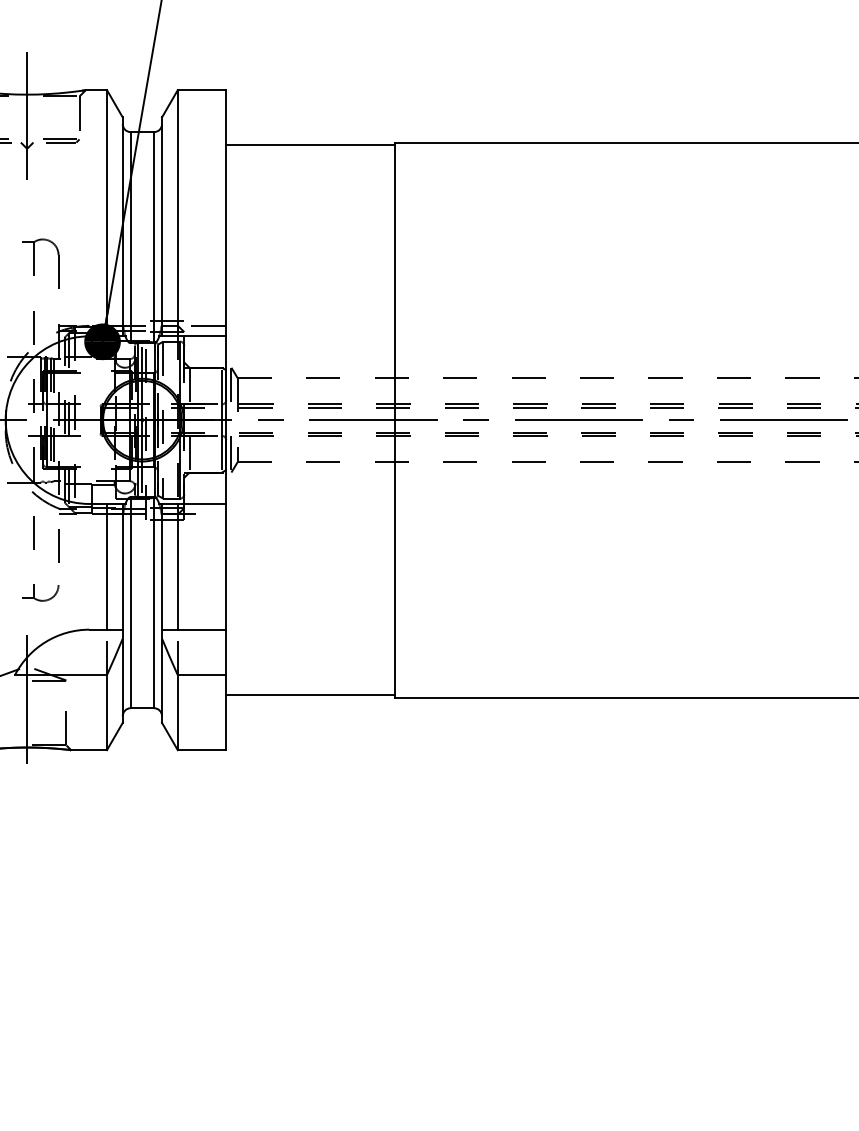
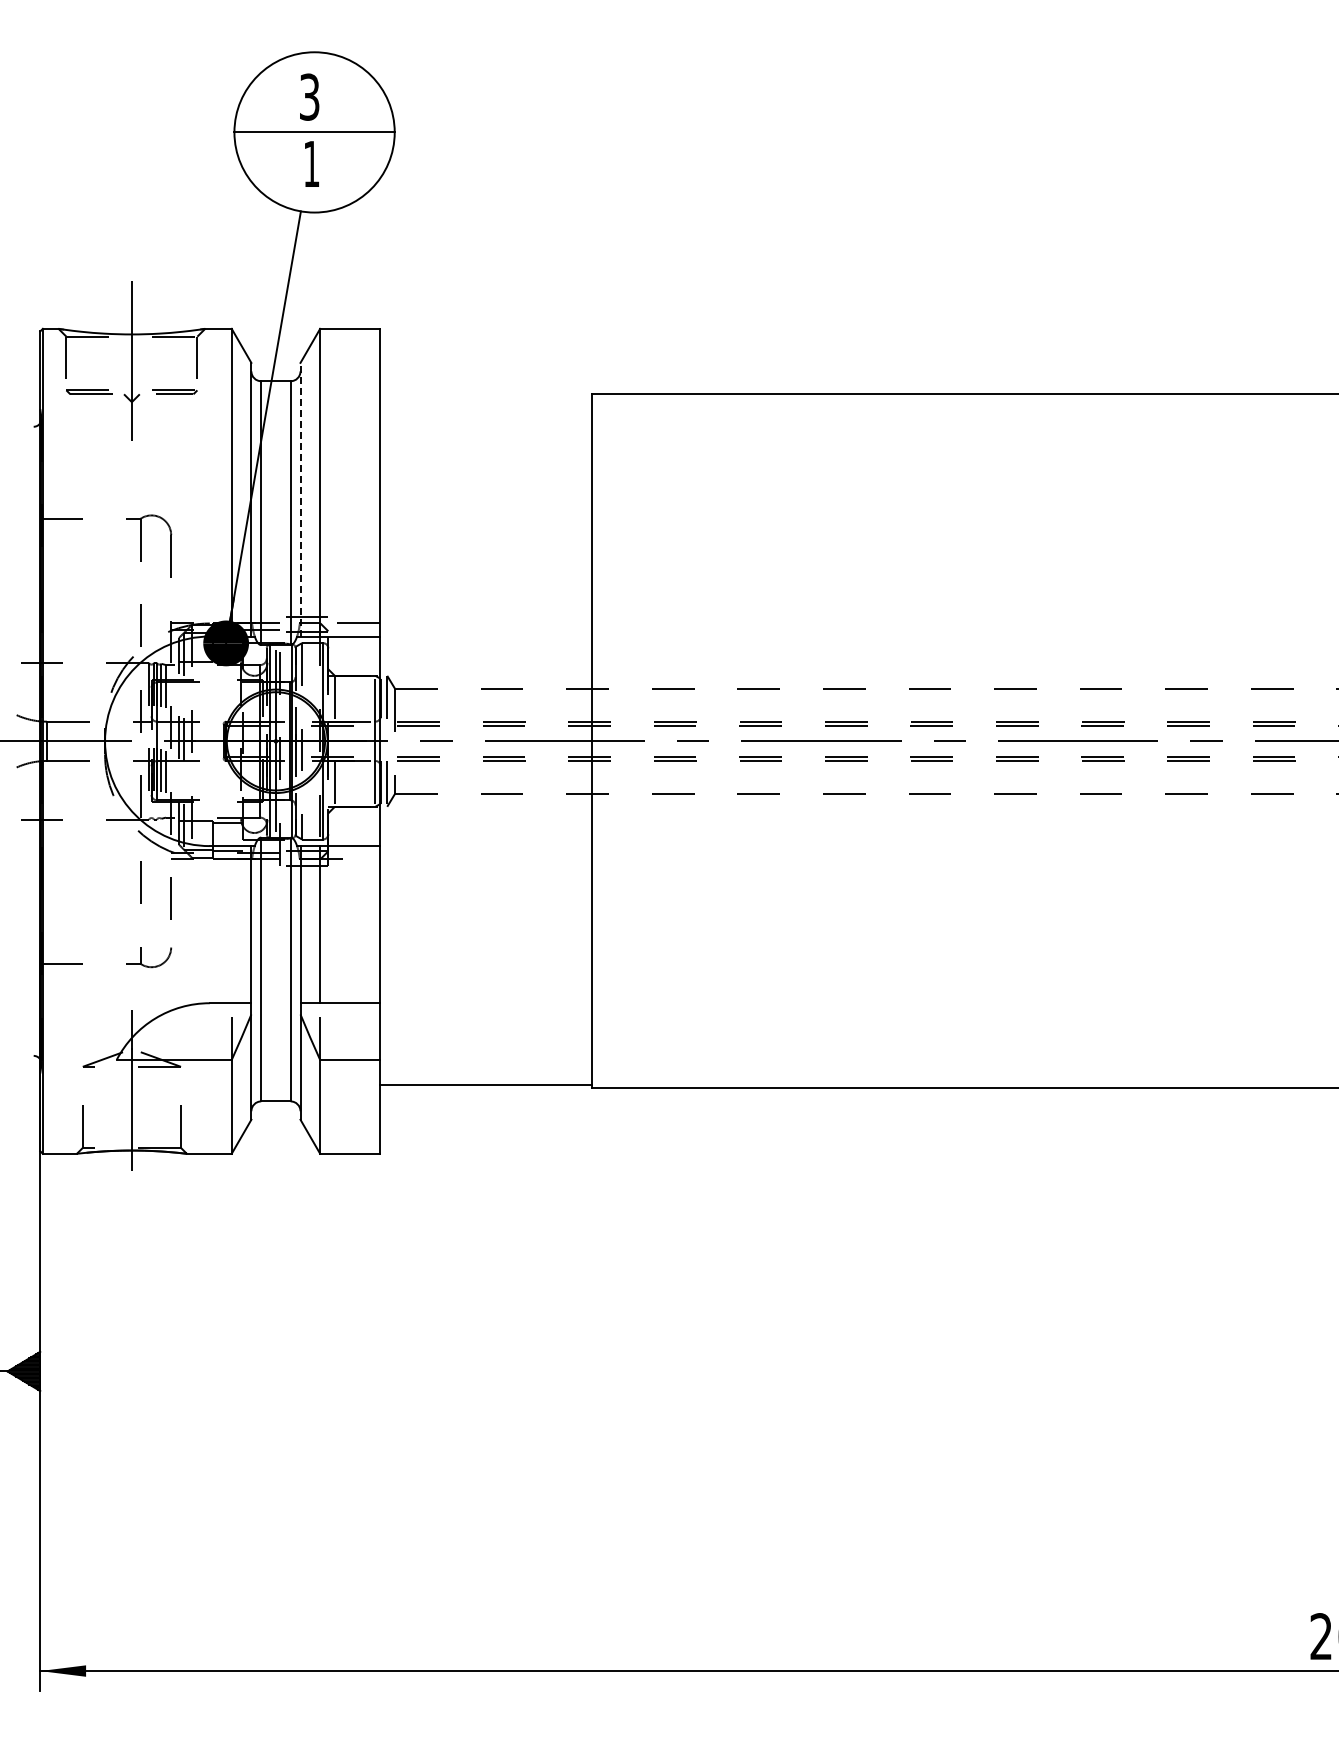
line: (310, 145) -> (485, 397), removed
line: (162, 226) -> (300, 499), solid -> dashed
line: (106, 566) -> (231, 924), removed

